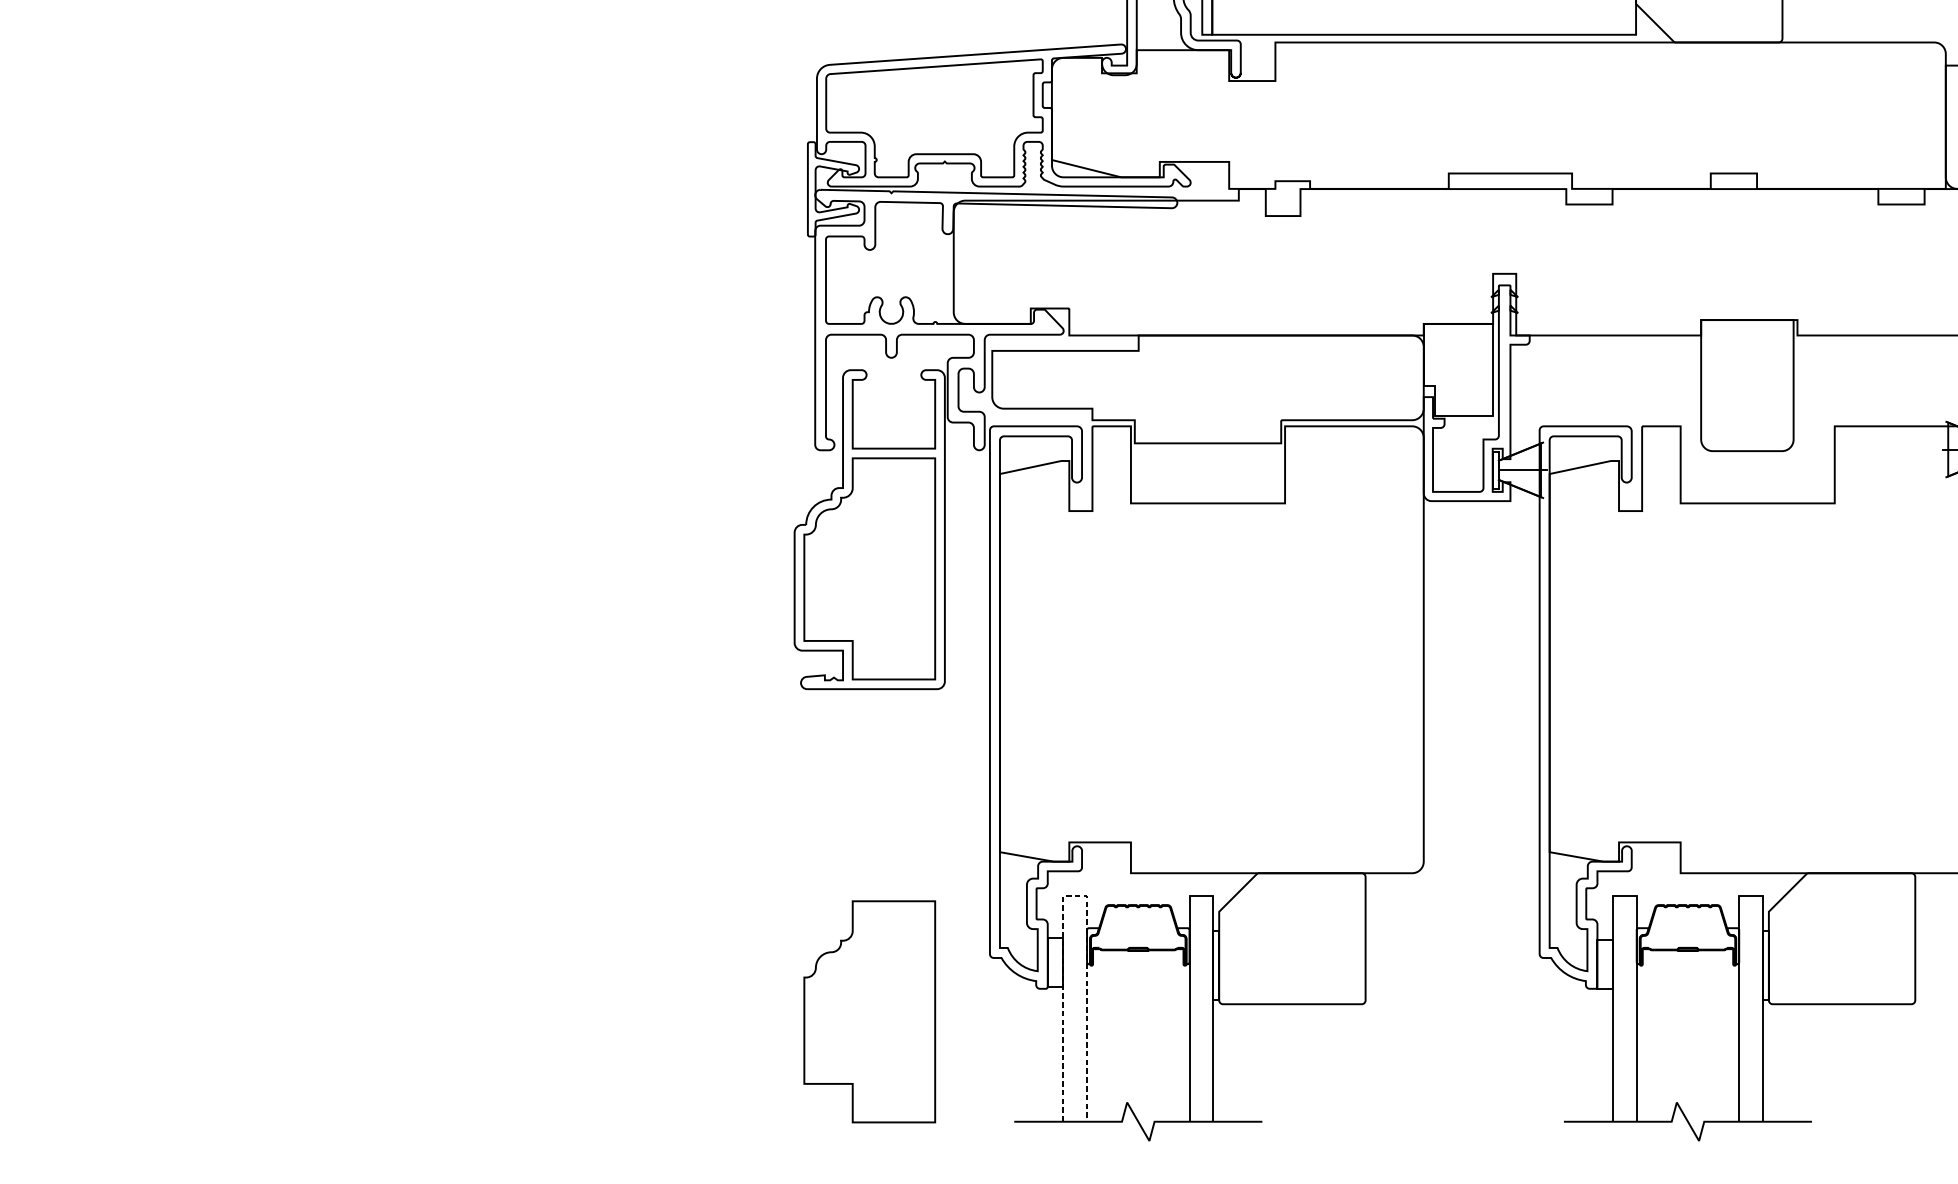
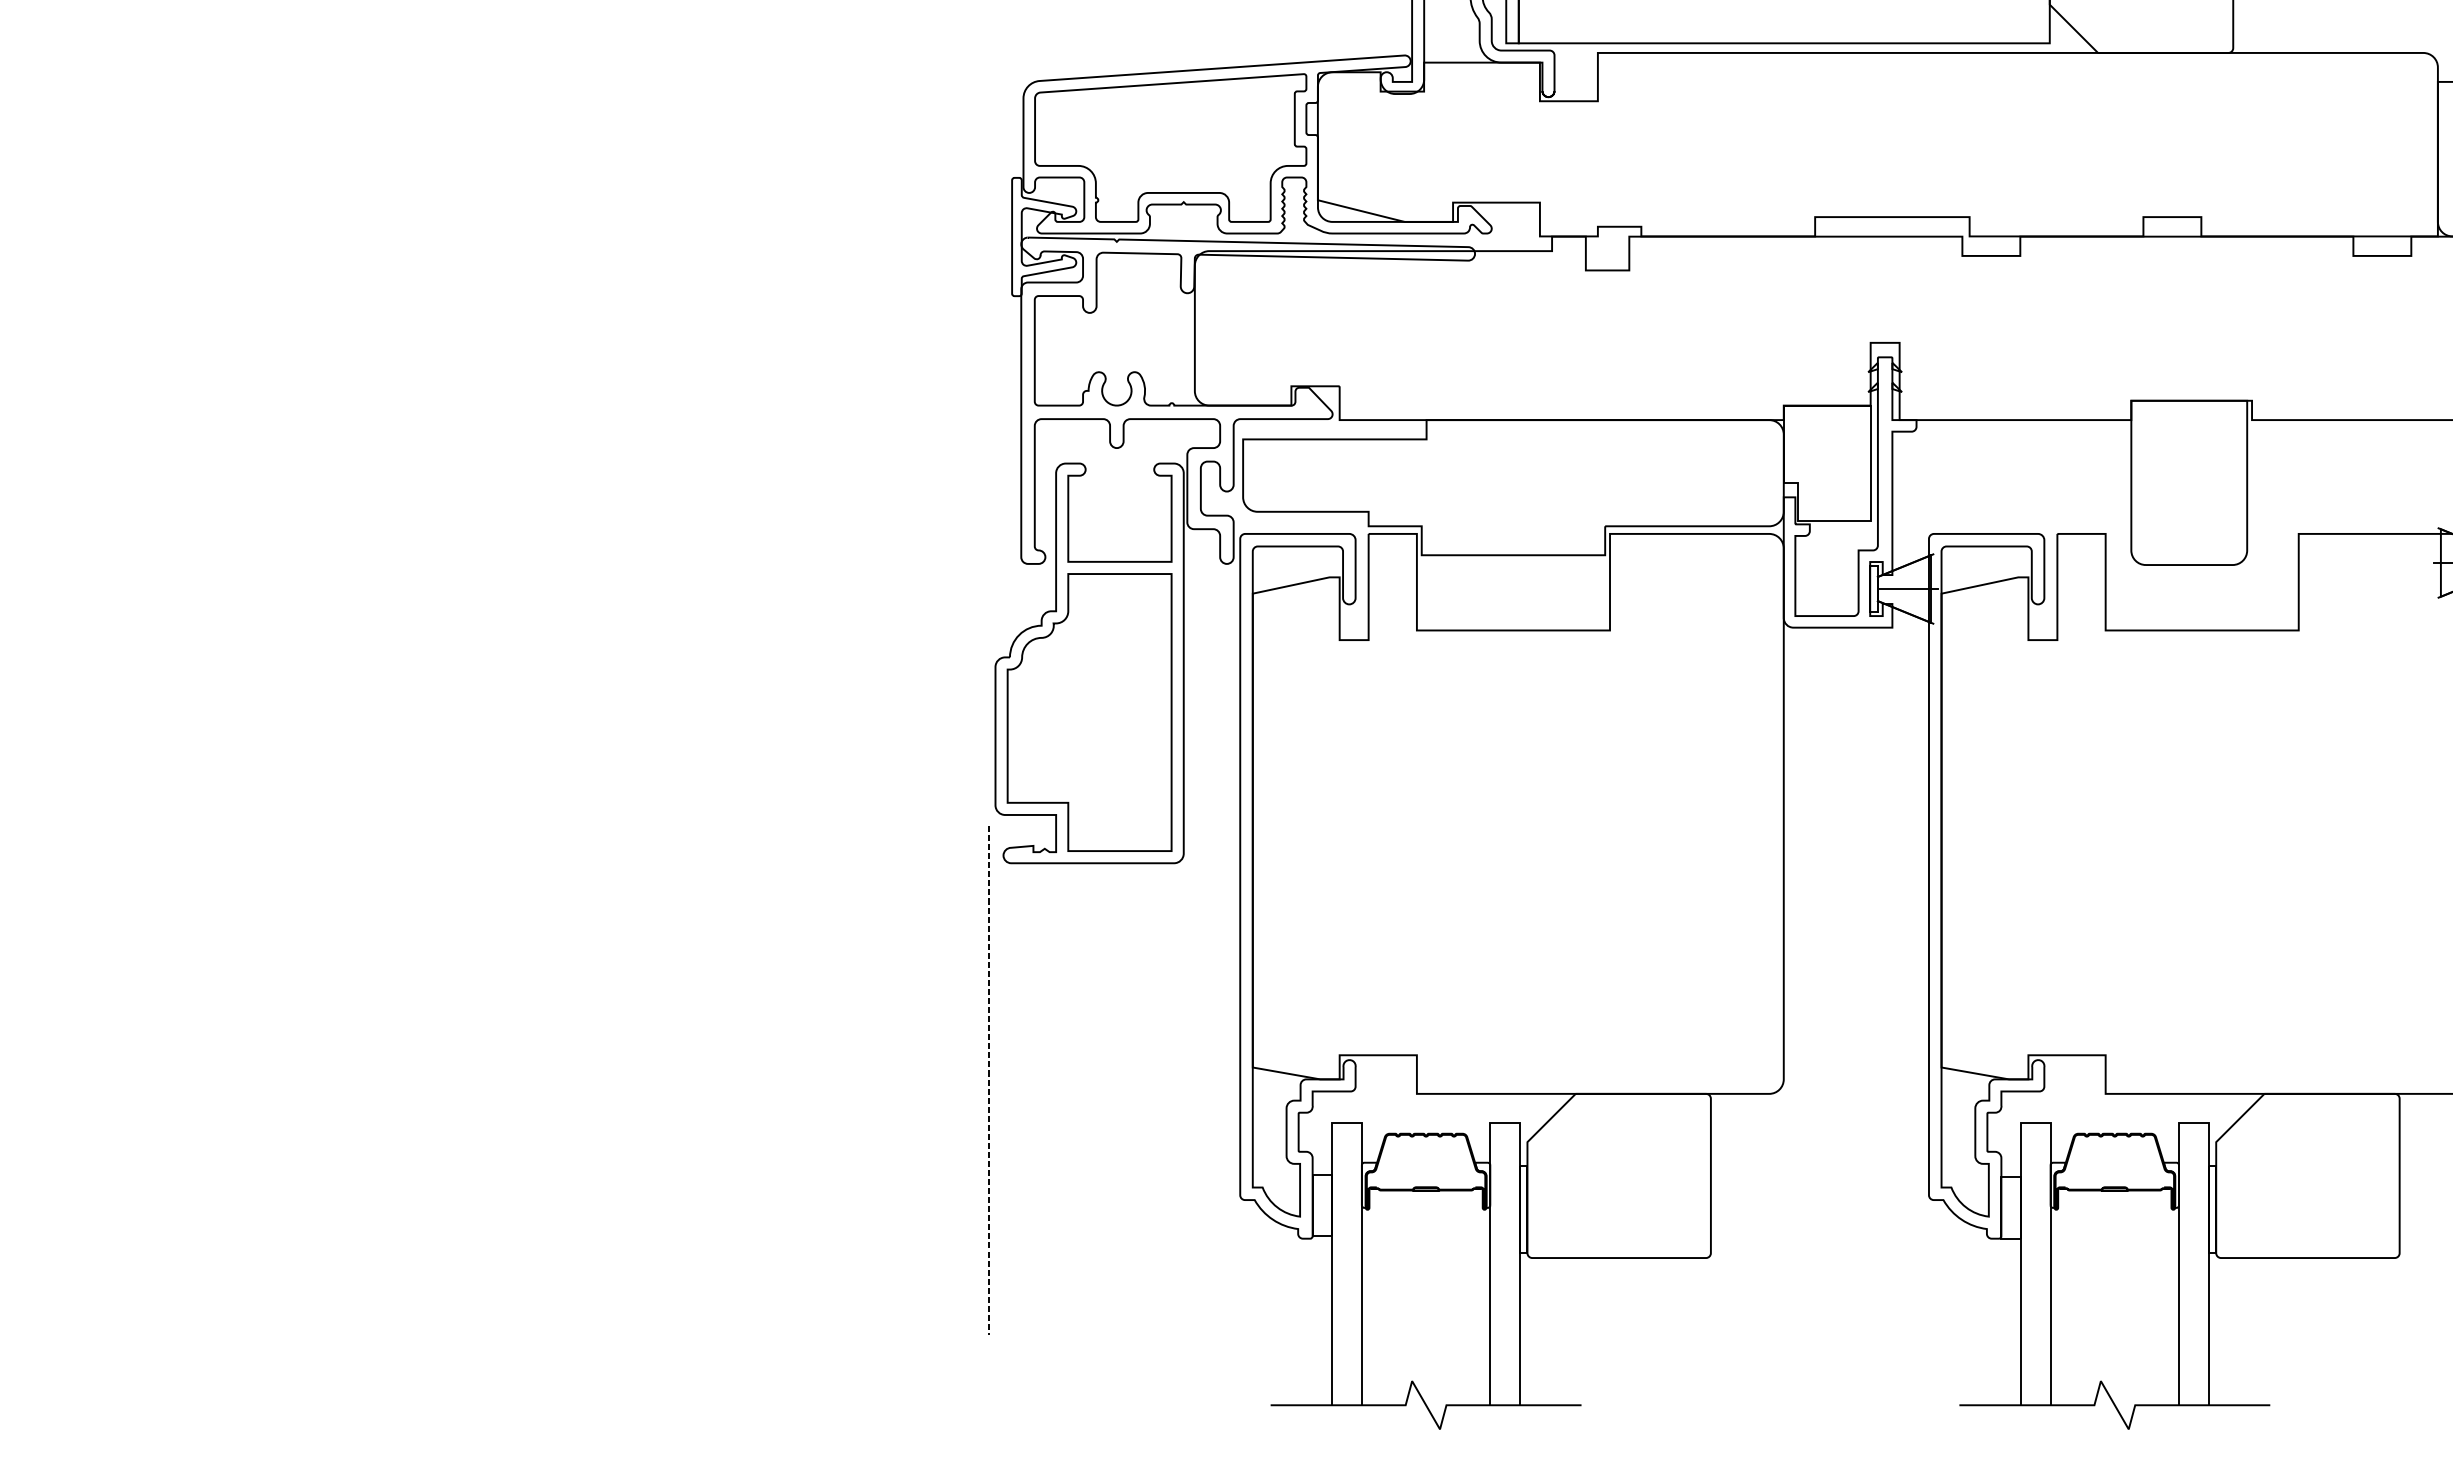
line: (789, 862) -> (988, 1080), added
line: (1074, 896) -> (1346, 1122), dashed -> solid
part: (869, 1011) -> (1089, 1267), removed

